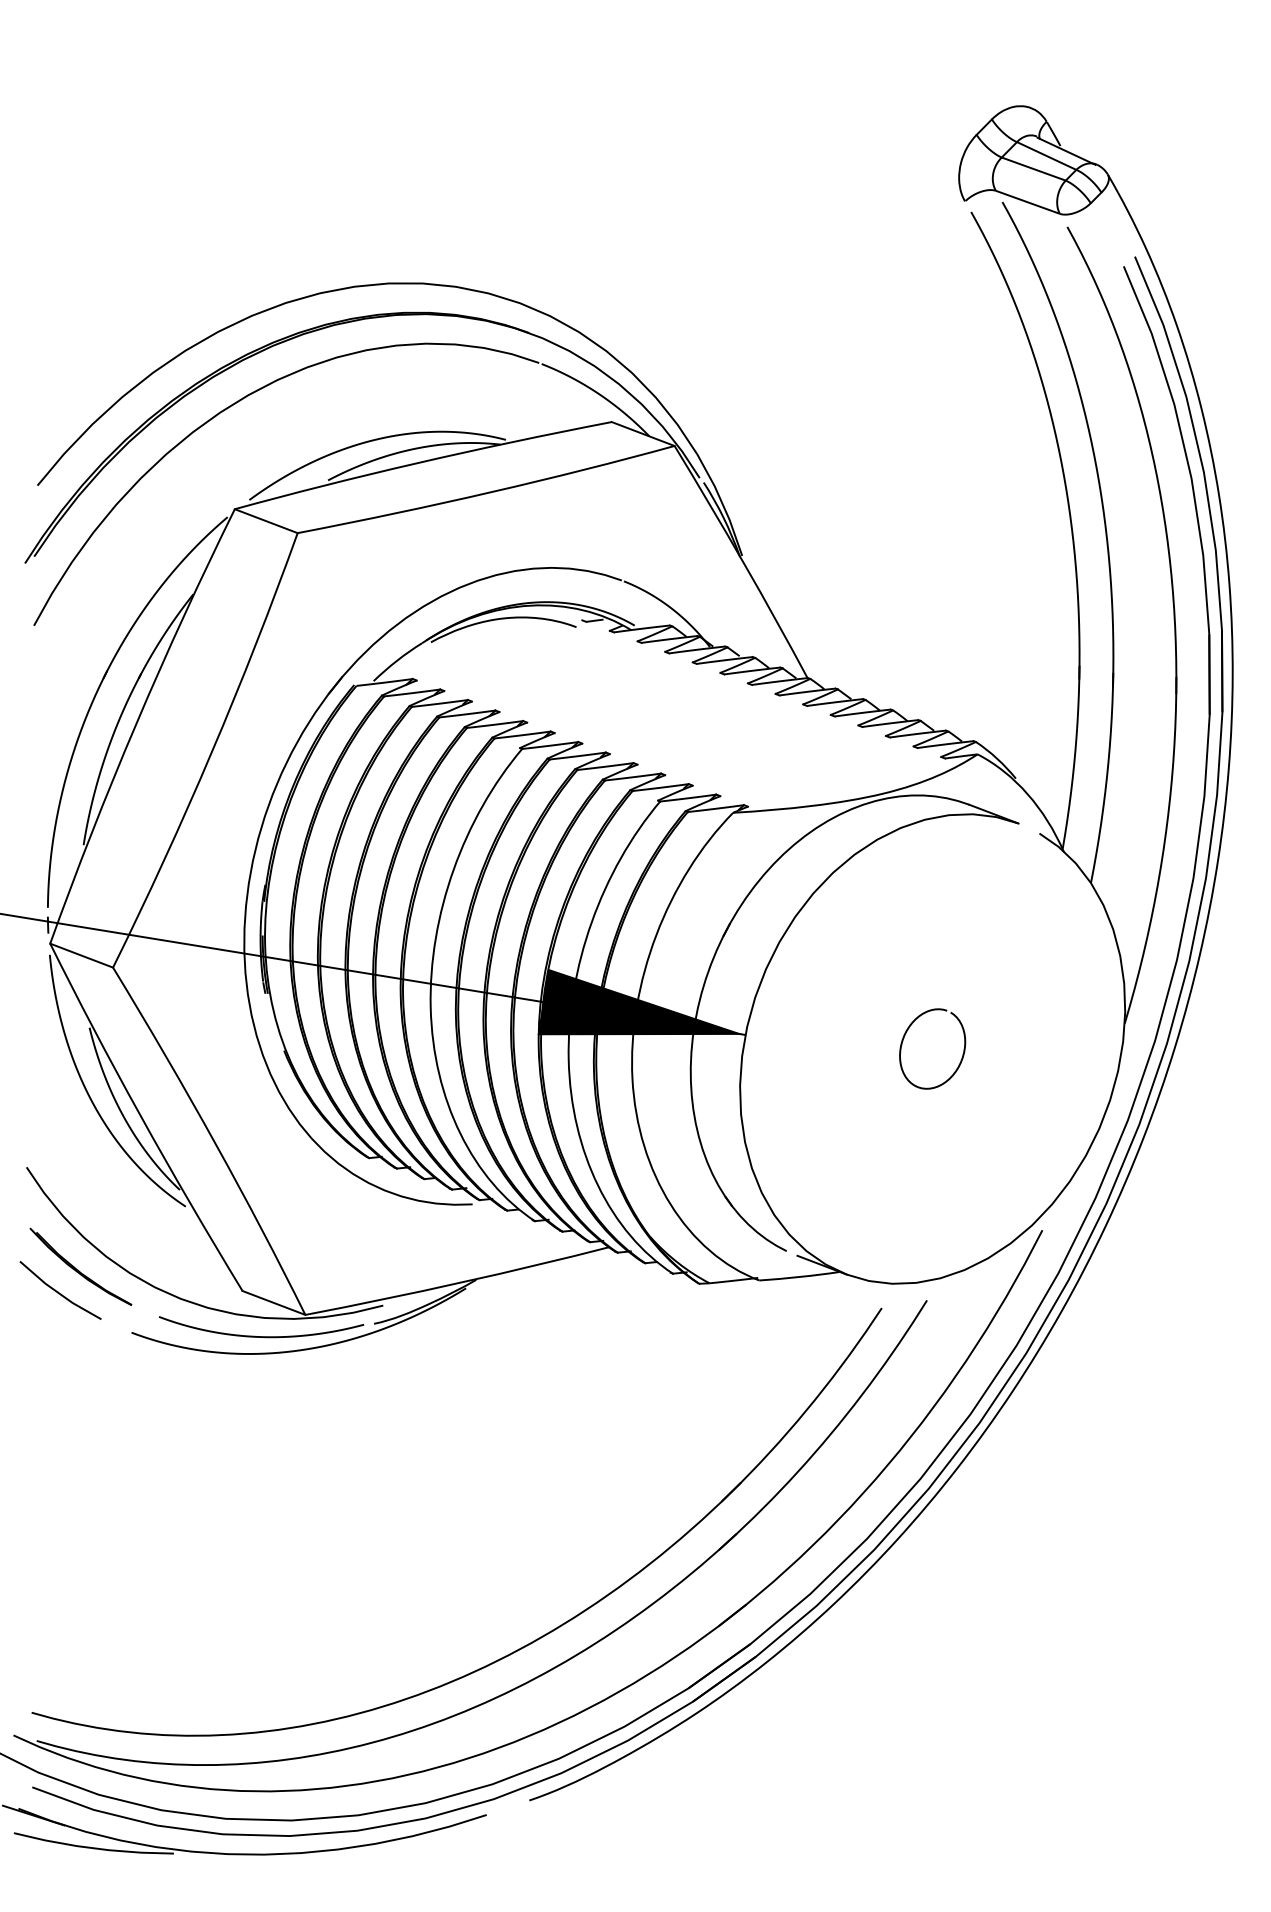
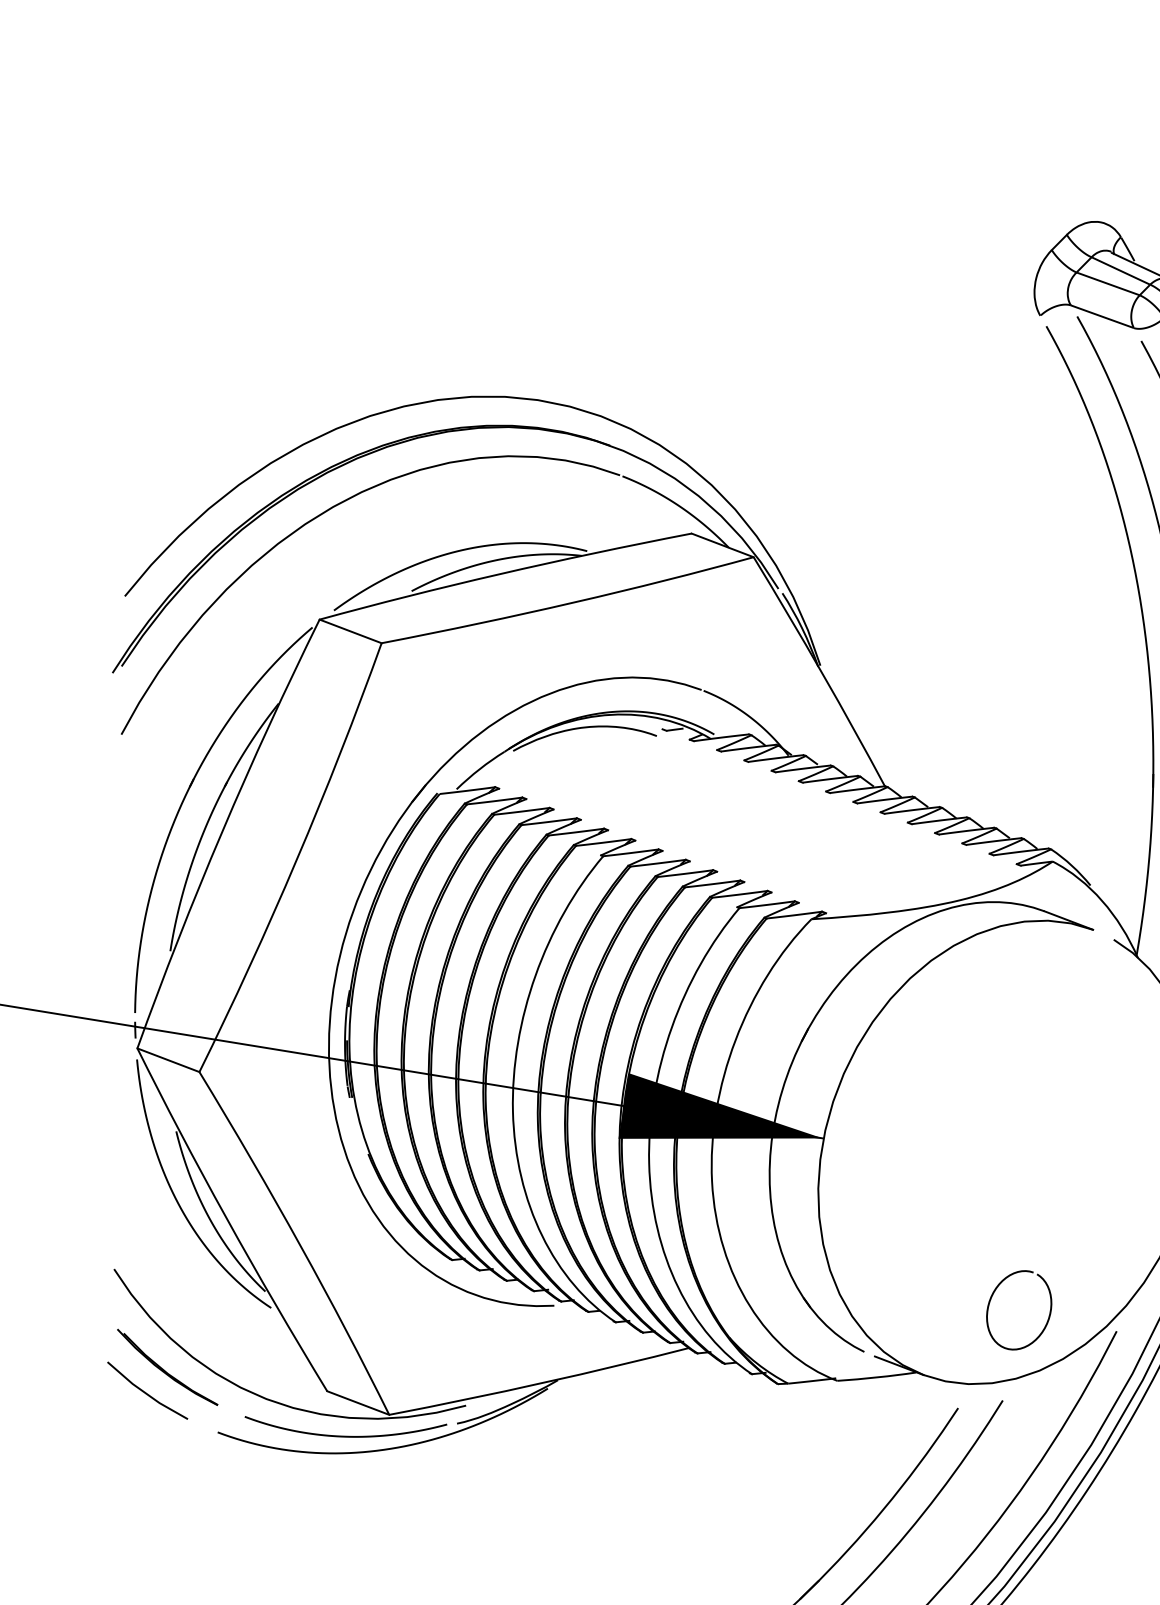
curve: (904, 1038) -> (991, 1299), moved

